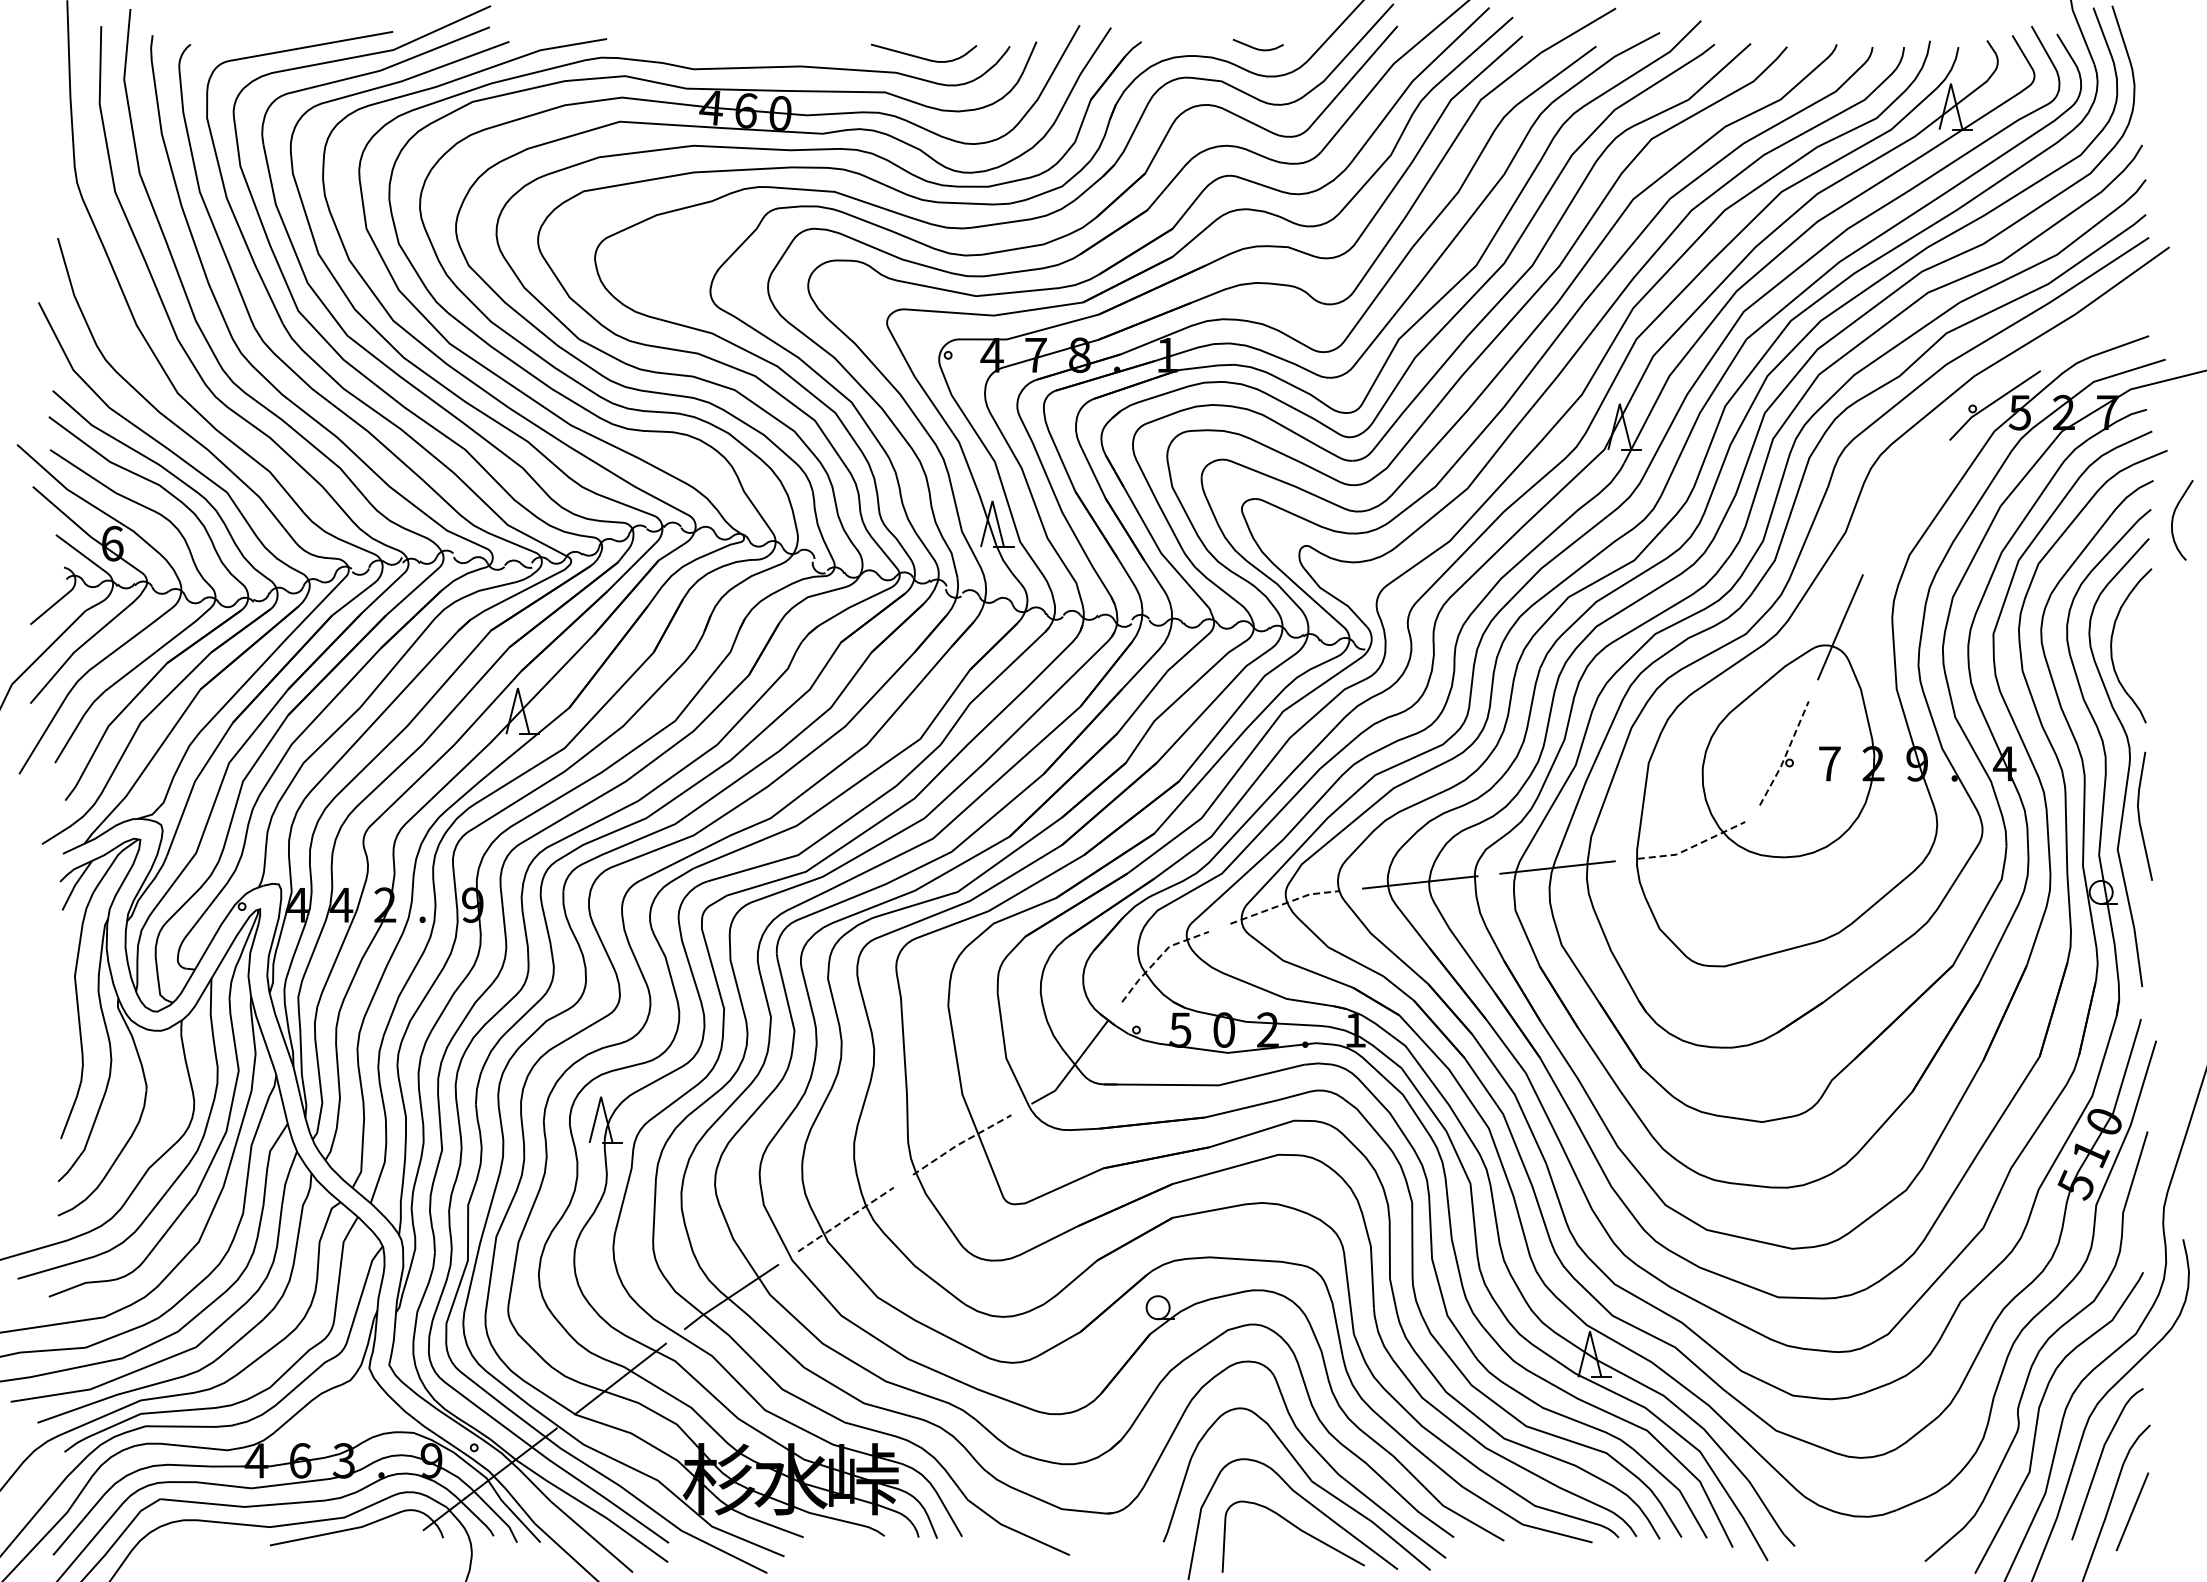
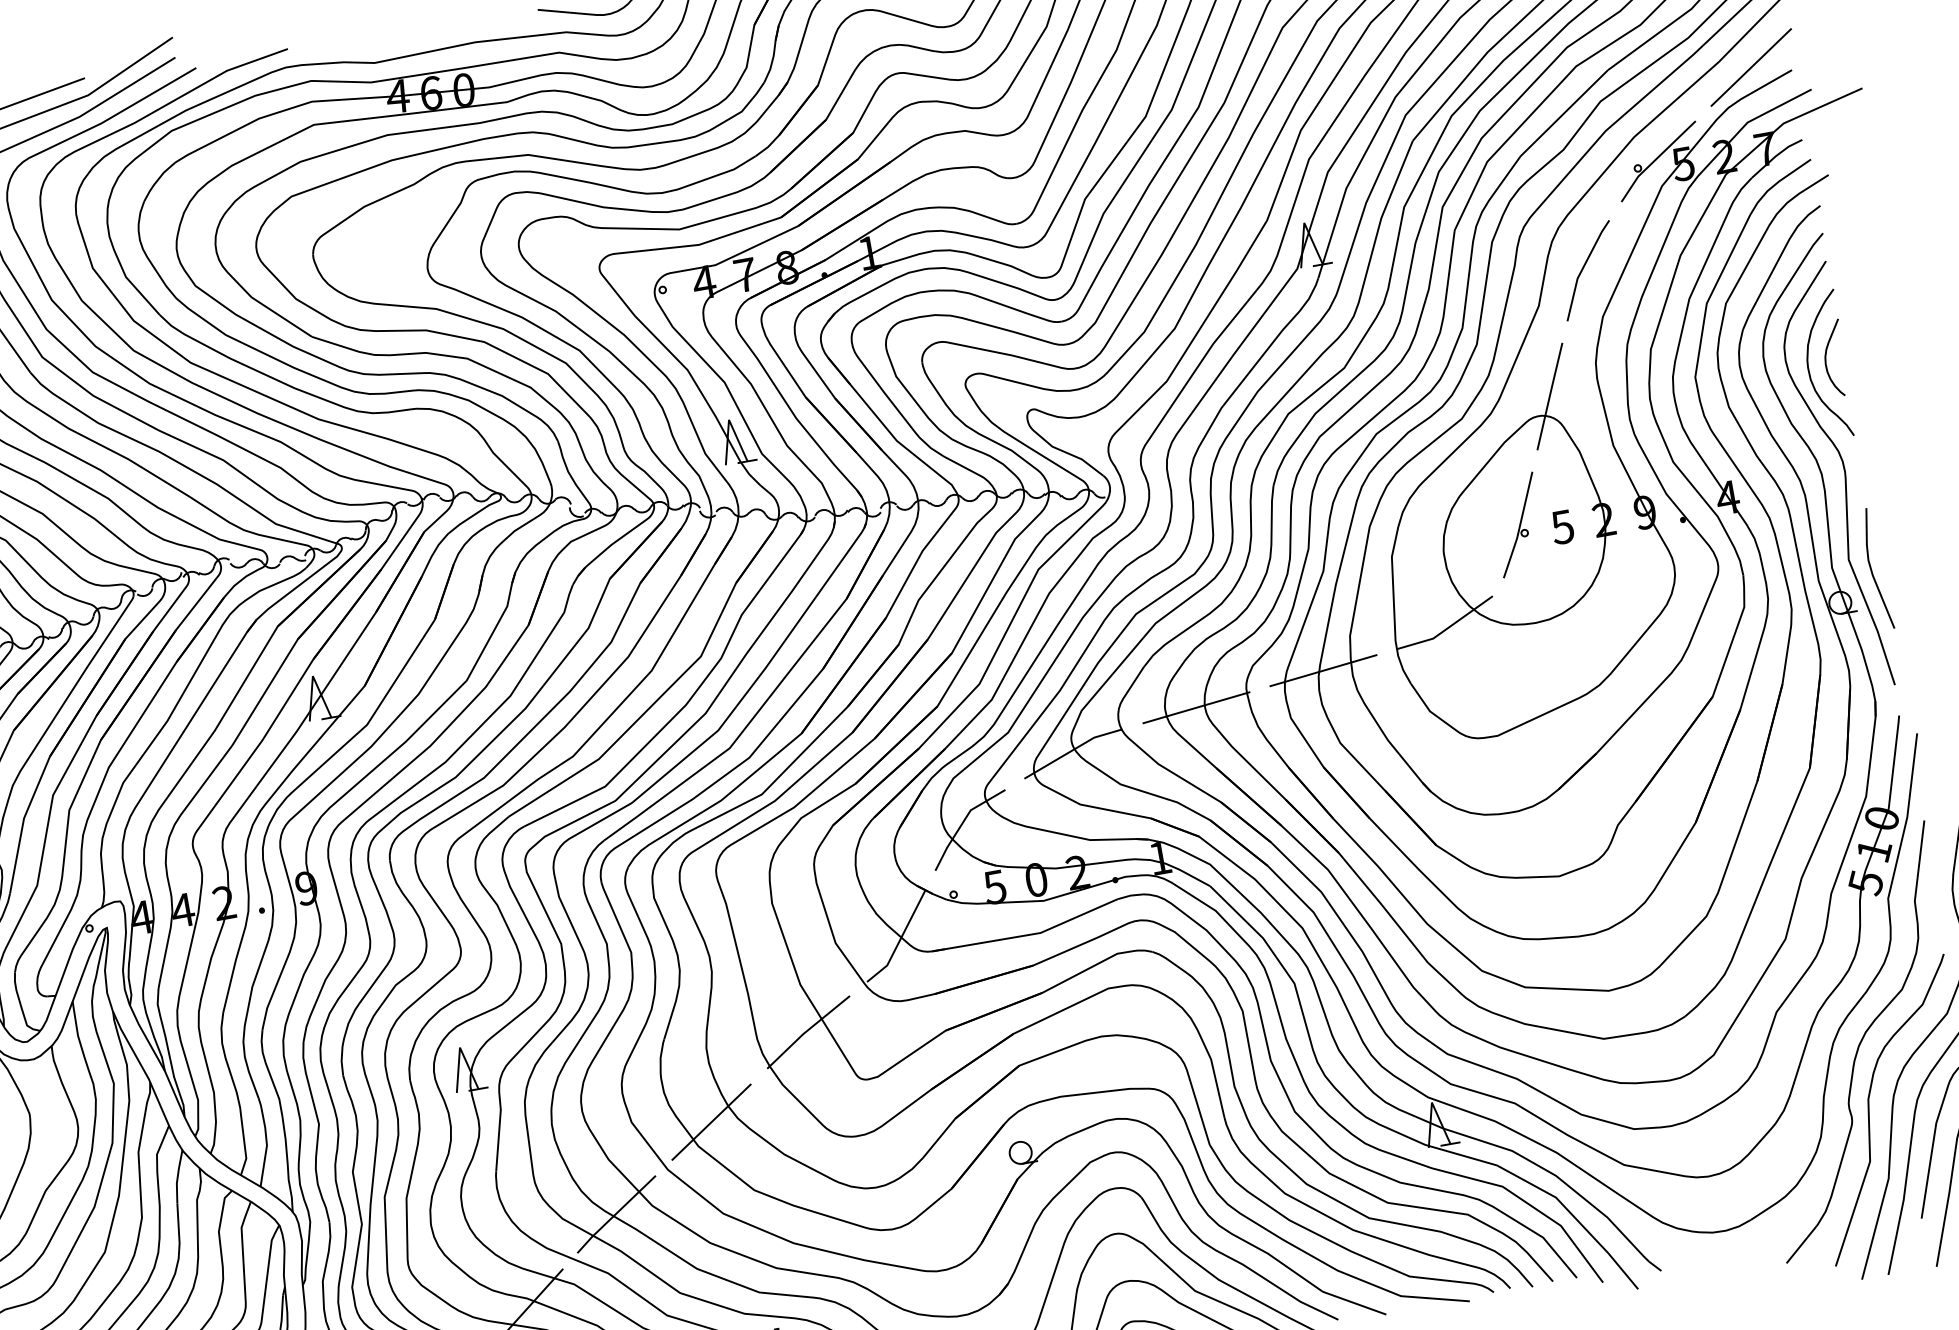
line: (2107, 325) -> (1751, 67), added
line: (1899, 501) -> (1584, 268), added
curve: (2173, 520) -> (1826, 360), moved
line: (1786, 754) -> (1520, 525), dashed -> solid
text: (1829, 763) -> (1562, 526), 7 -> 5
curve: (2139, 815) -> (1871, 569), moved
line: (1693, 846) -> (1448, 627), dashed -> solid
line: (1285, 903) -> (1072, 750), dashed -> solid
line: (1158, 958) -> (962, 823), dashed -> solid
line: (960, 1143) -> (806, 1031), dashed -> solid
line: (845, 1219) -> (711, 1122), dashed -> solid

